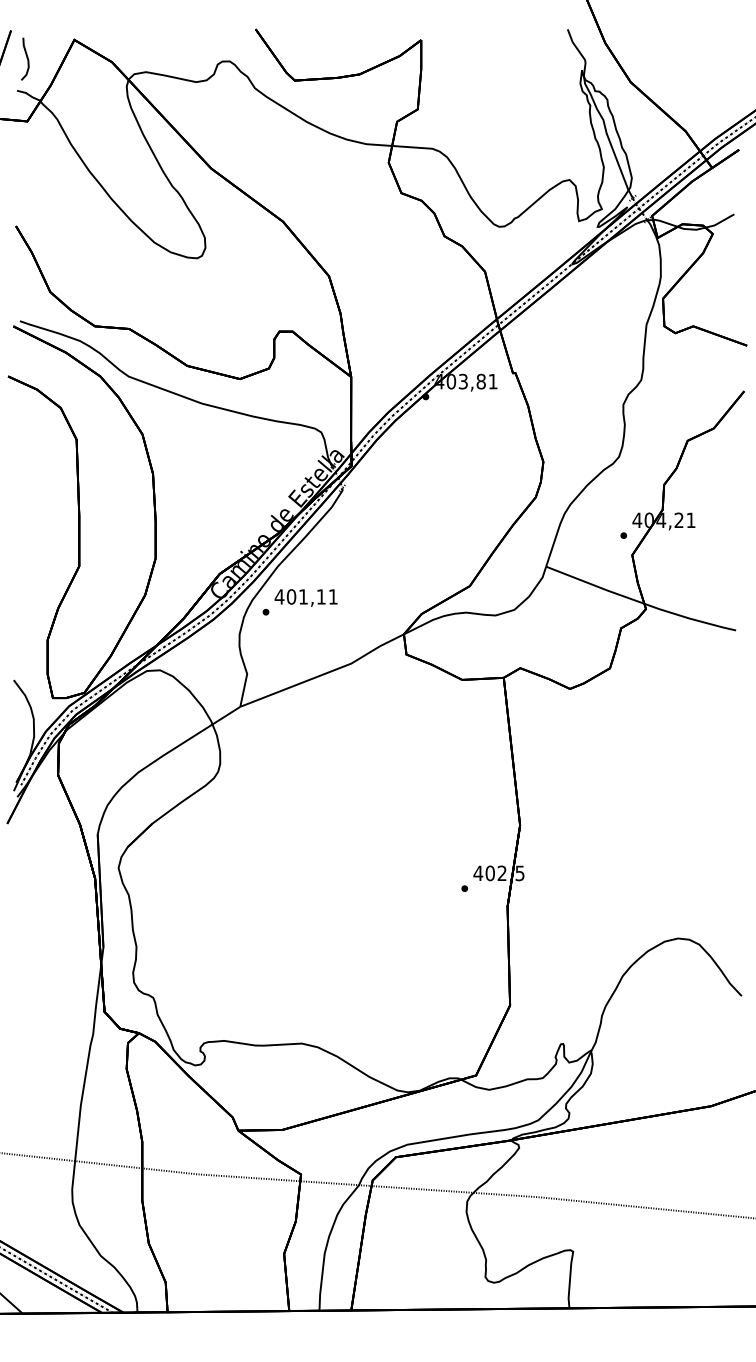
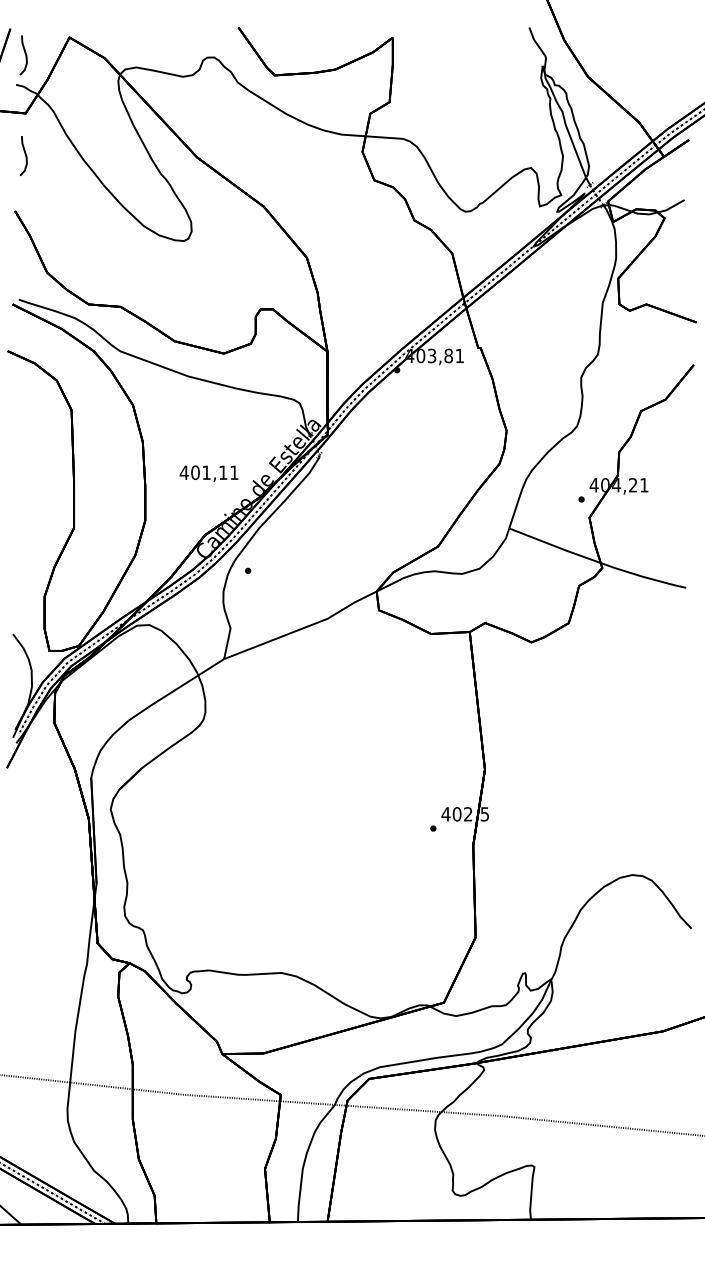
curve: (26, 166) -> (24, 155), added
text: (305, 597) -> (208, 473), moved

